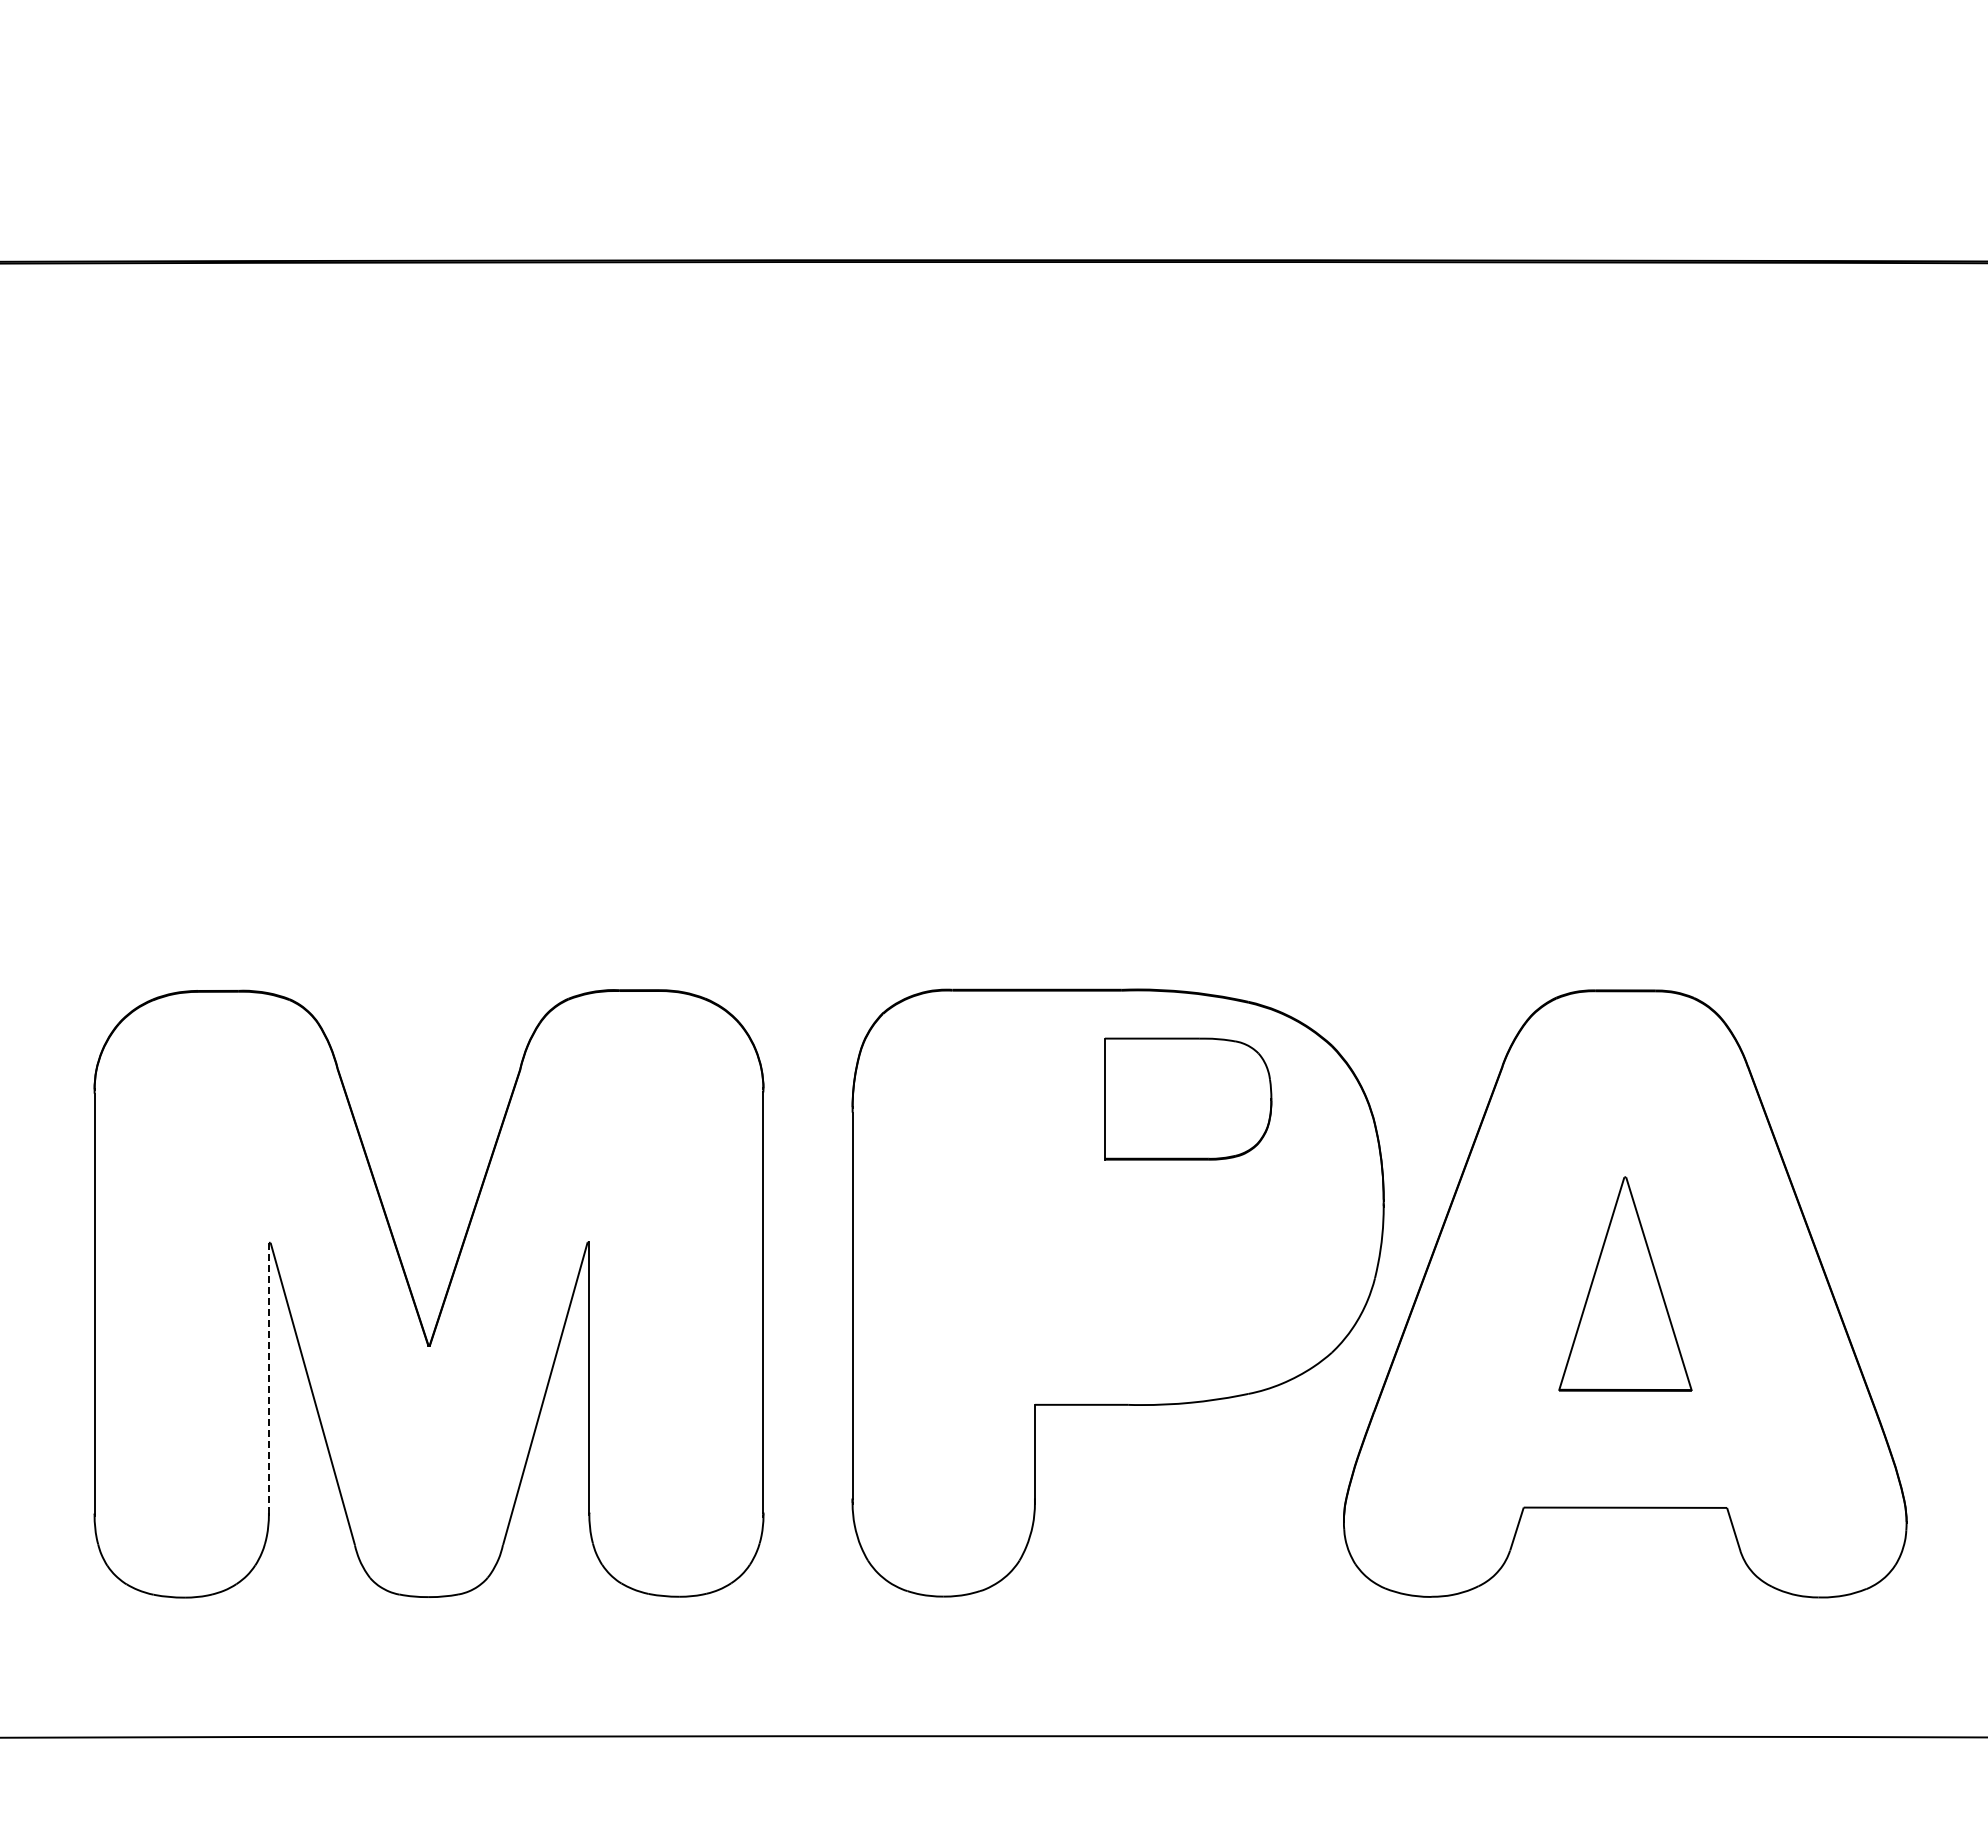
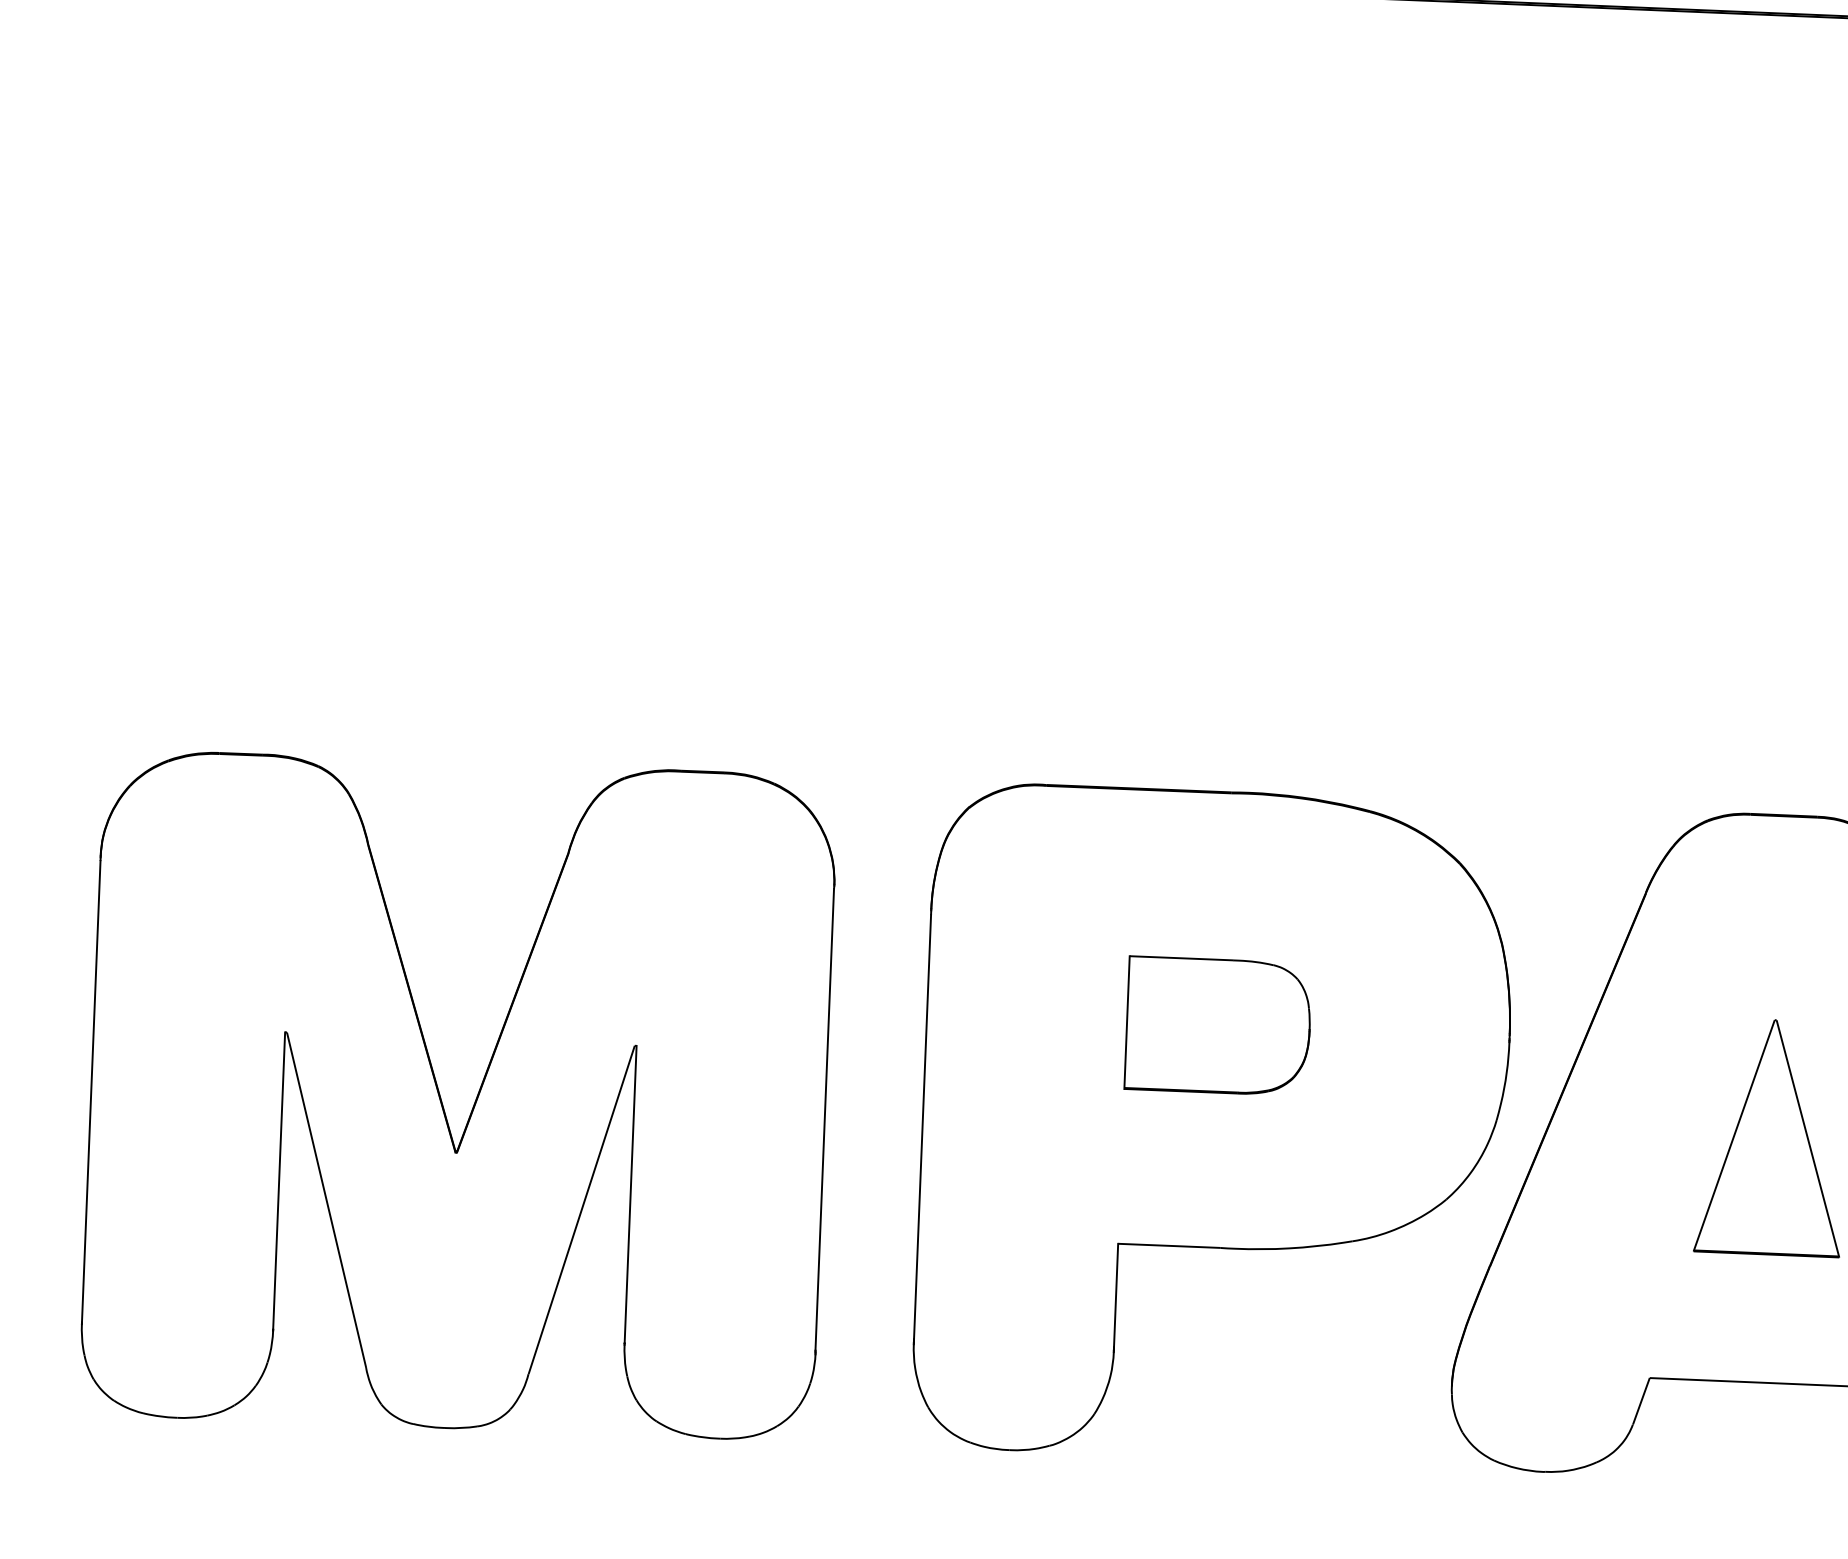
part: (1188, 1098) -> (1218, 1025), moved
line: (268, 1378) -> (278, 1181), dashed -> solid

